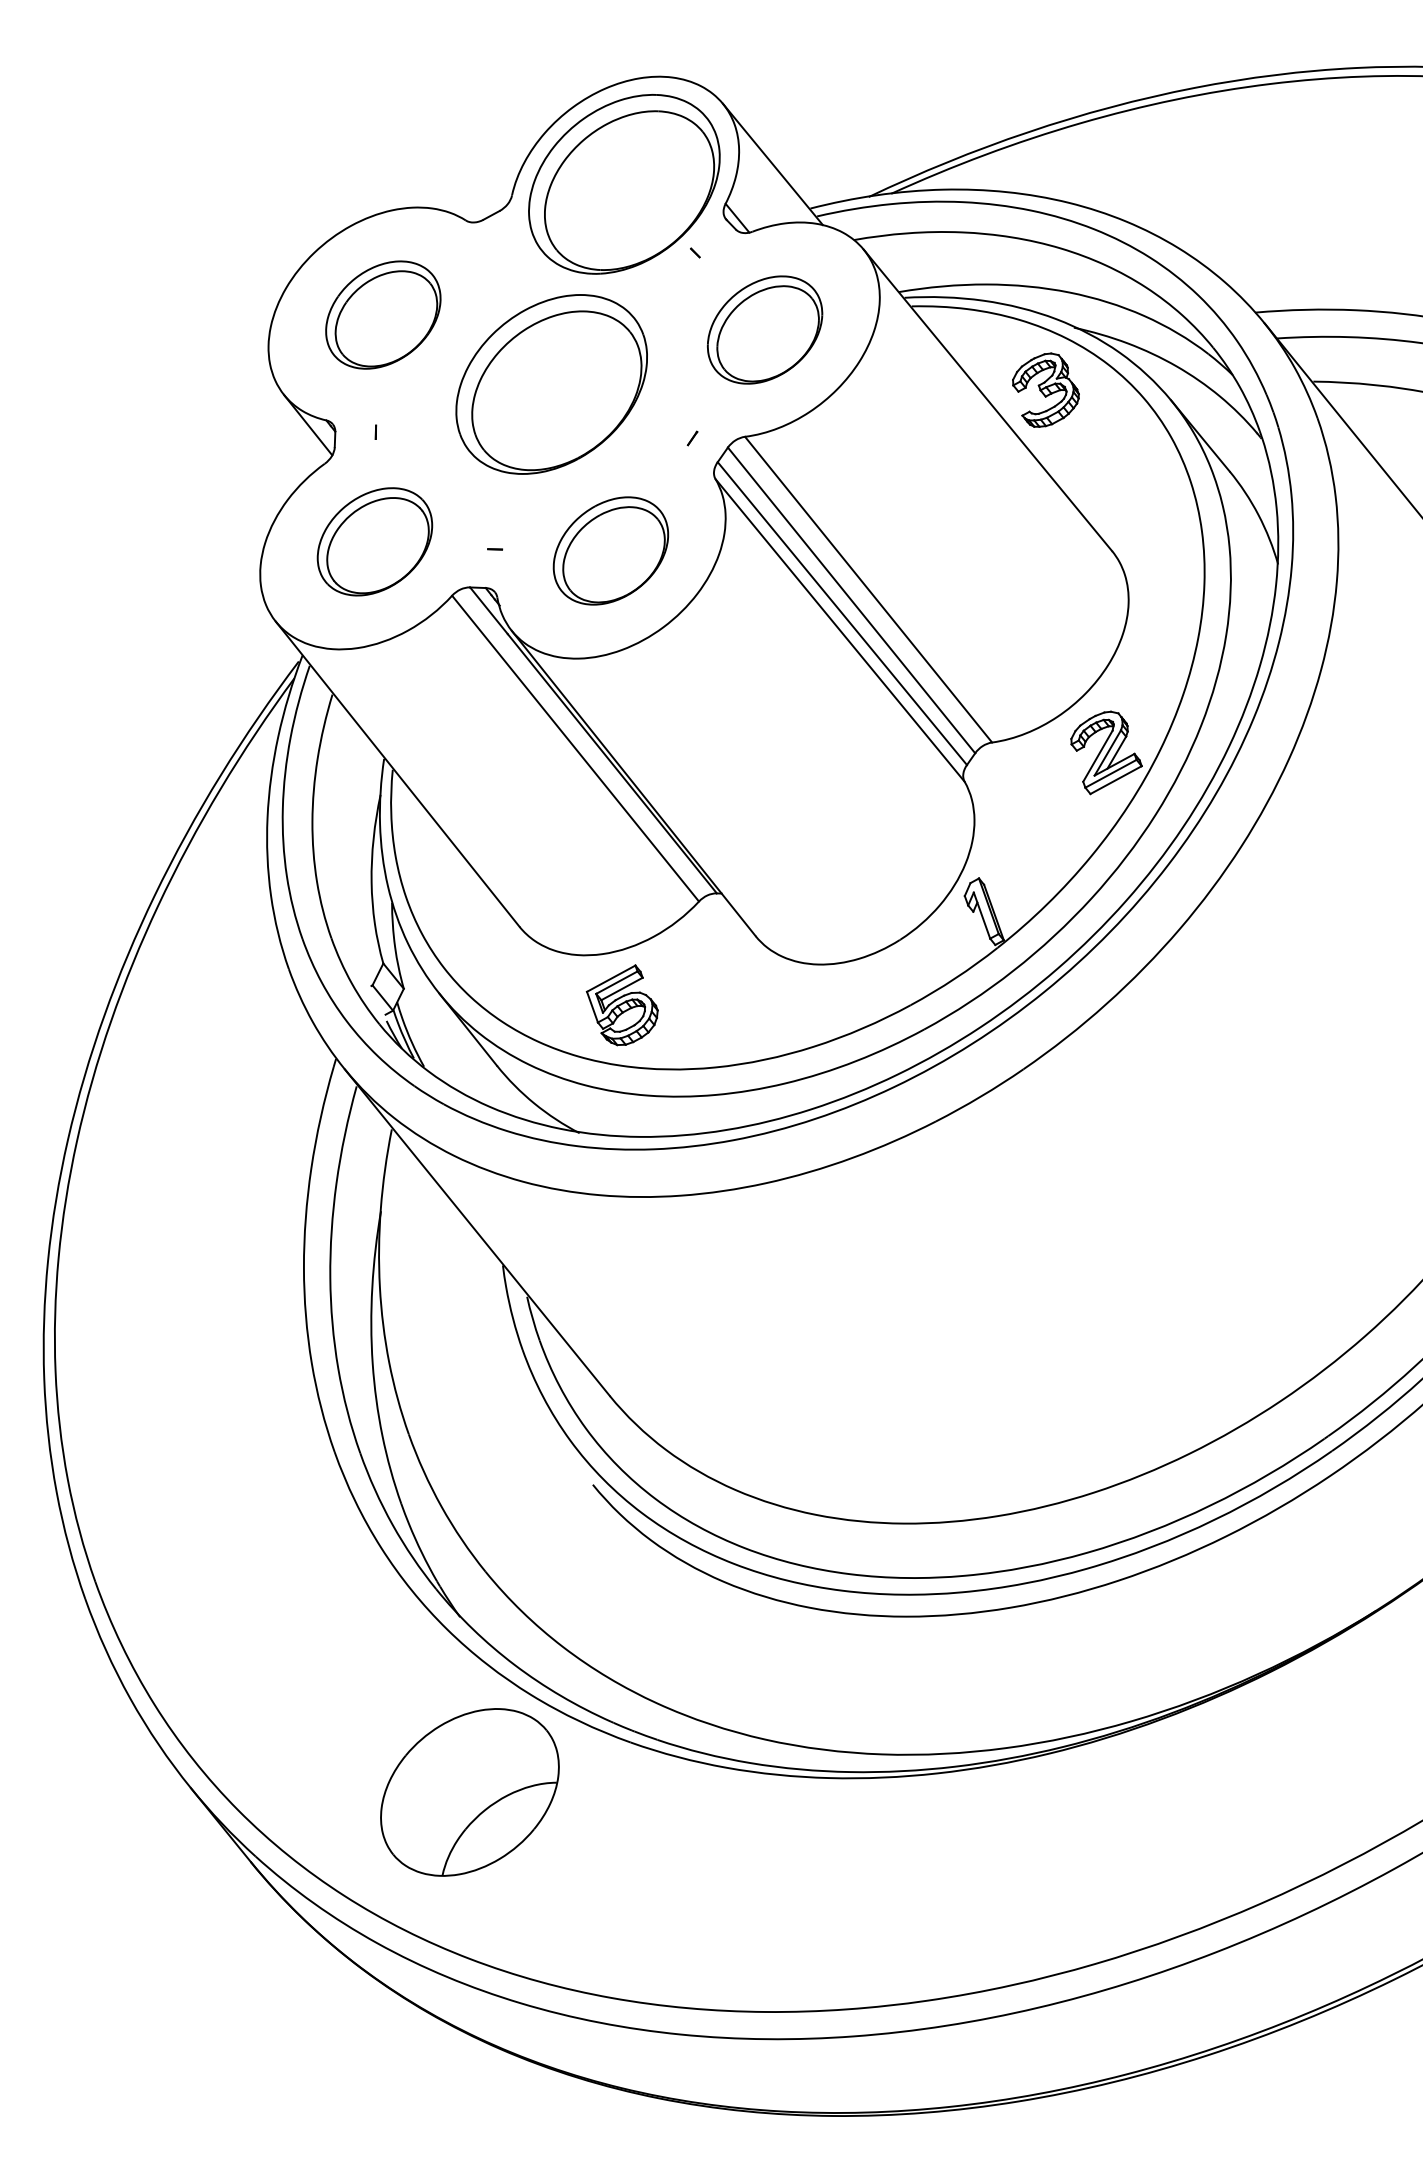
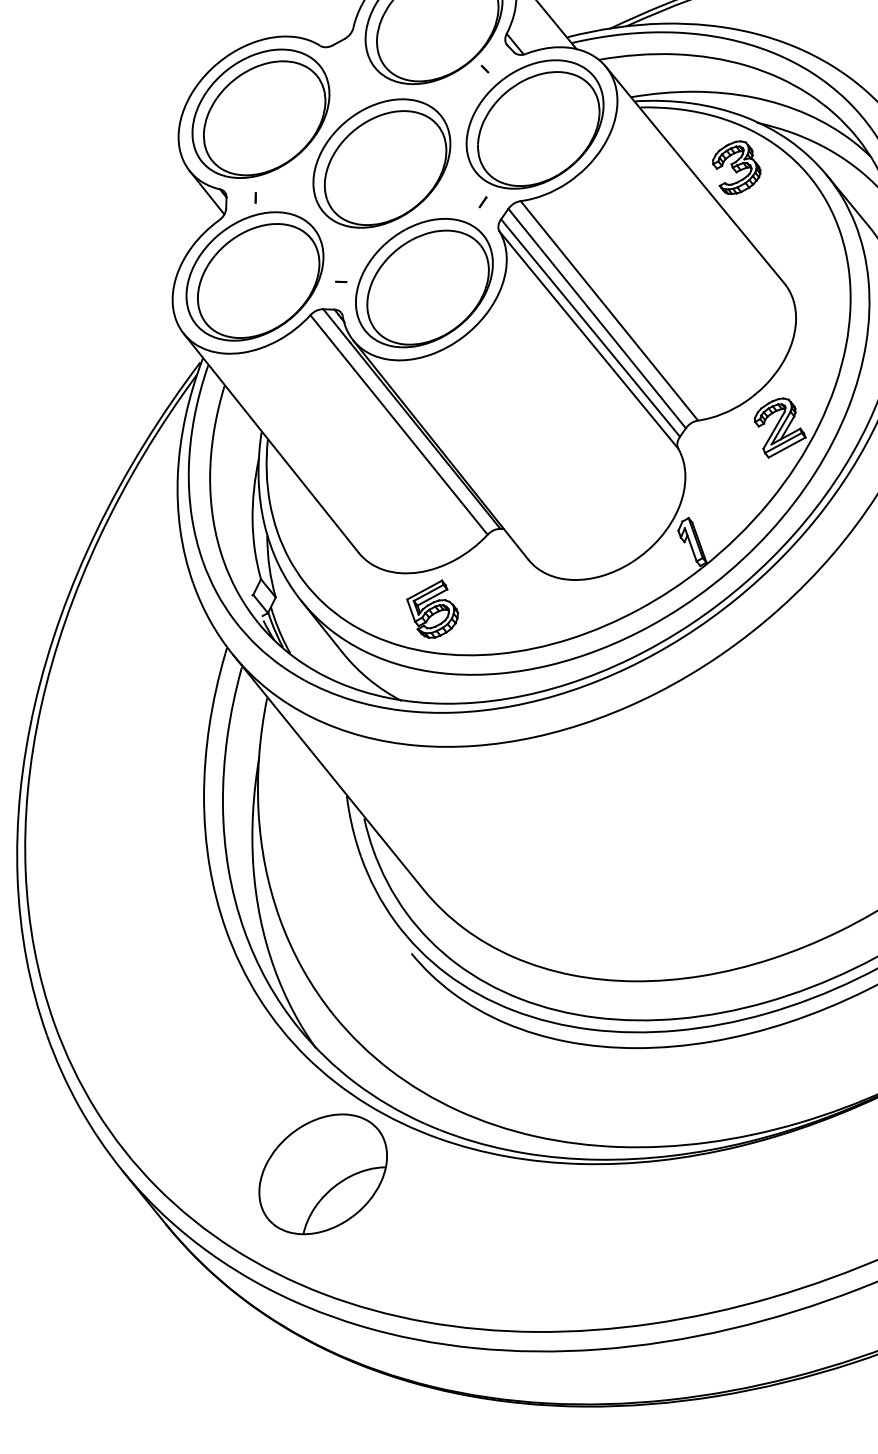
part: (383, 314) -> (261, 113), size x1.67
part: (764, 329) -> (534, 124), size x1.67
part: (374, 541) -> (254, 276), size x1.67
part: (610, 550) -> (424, 282), size x1.67

